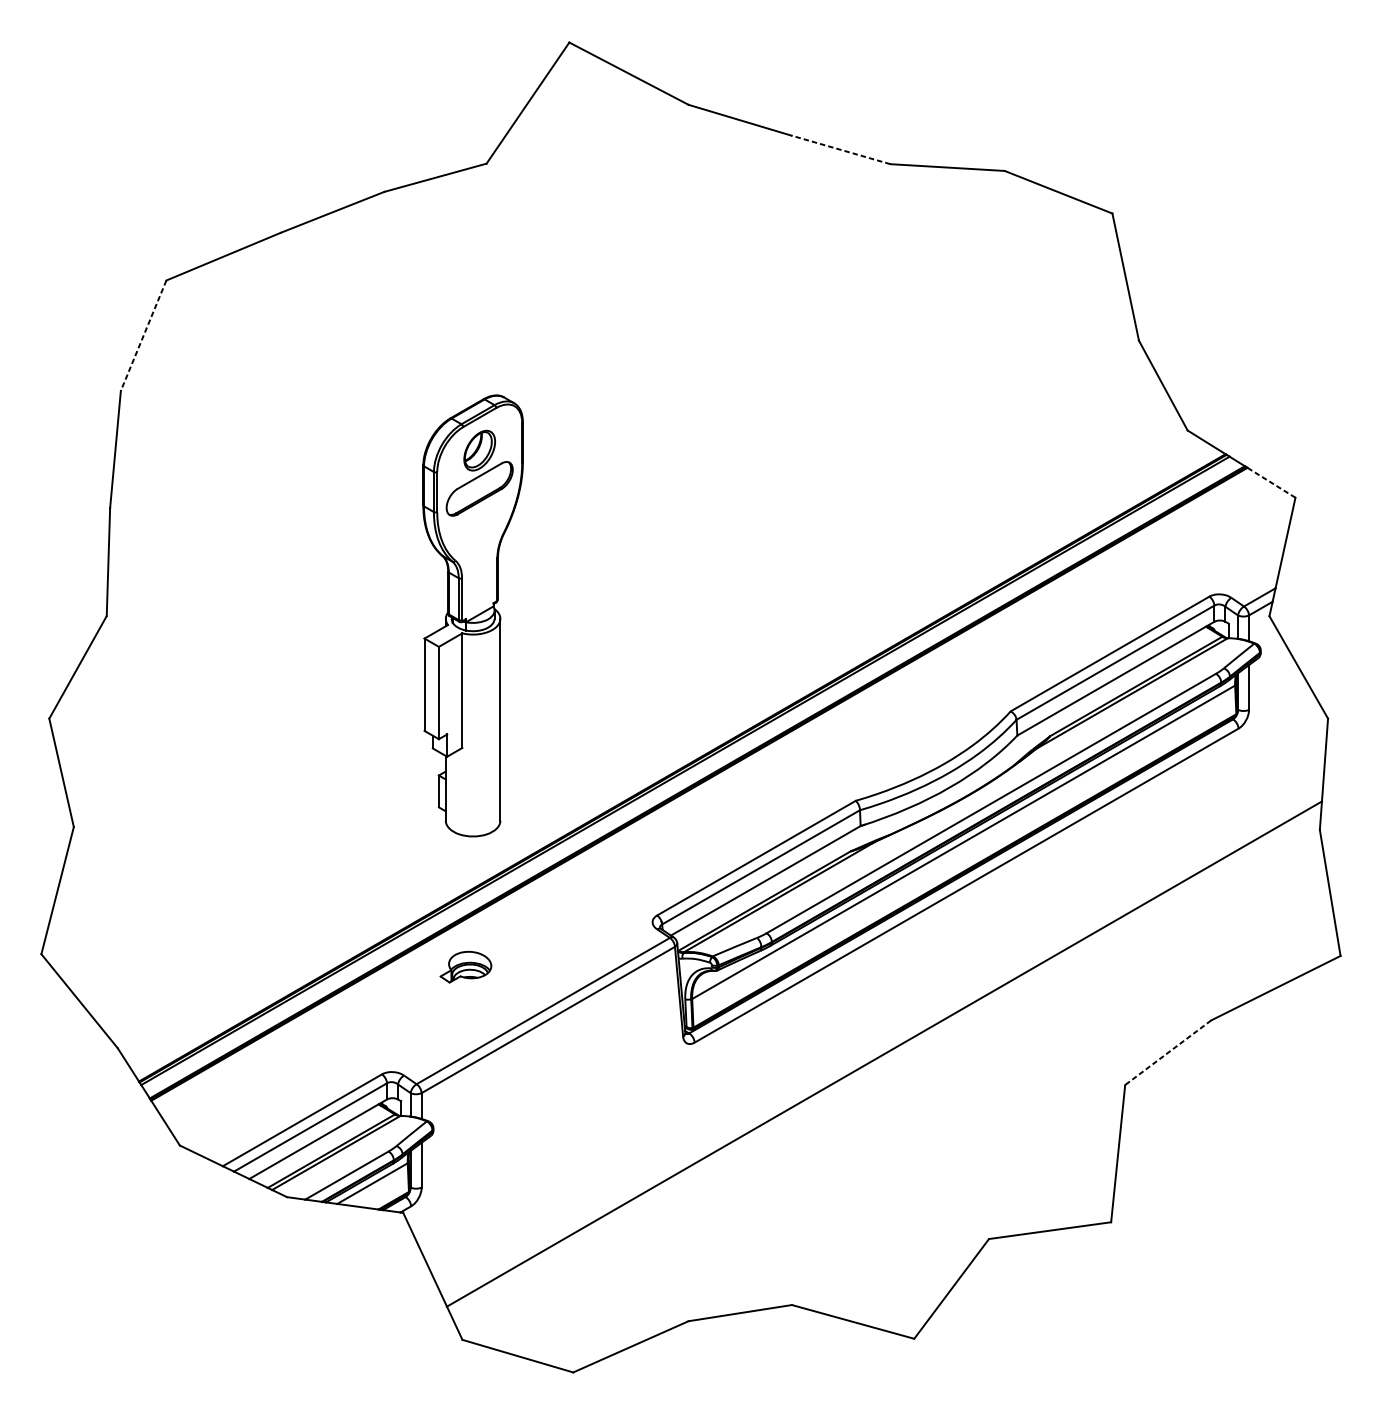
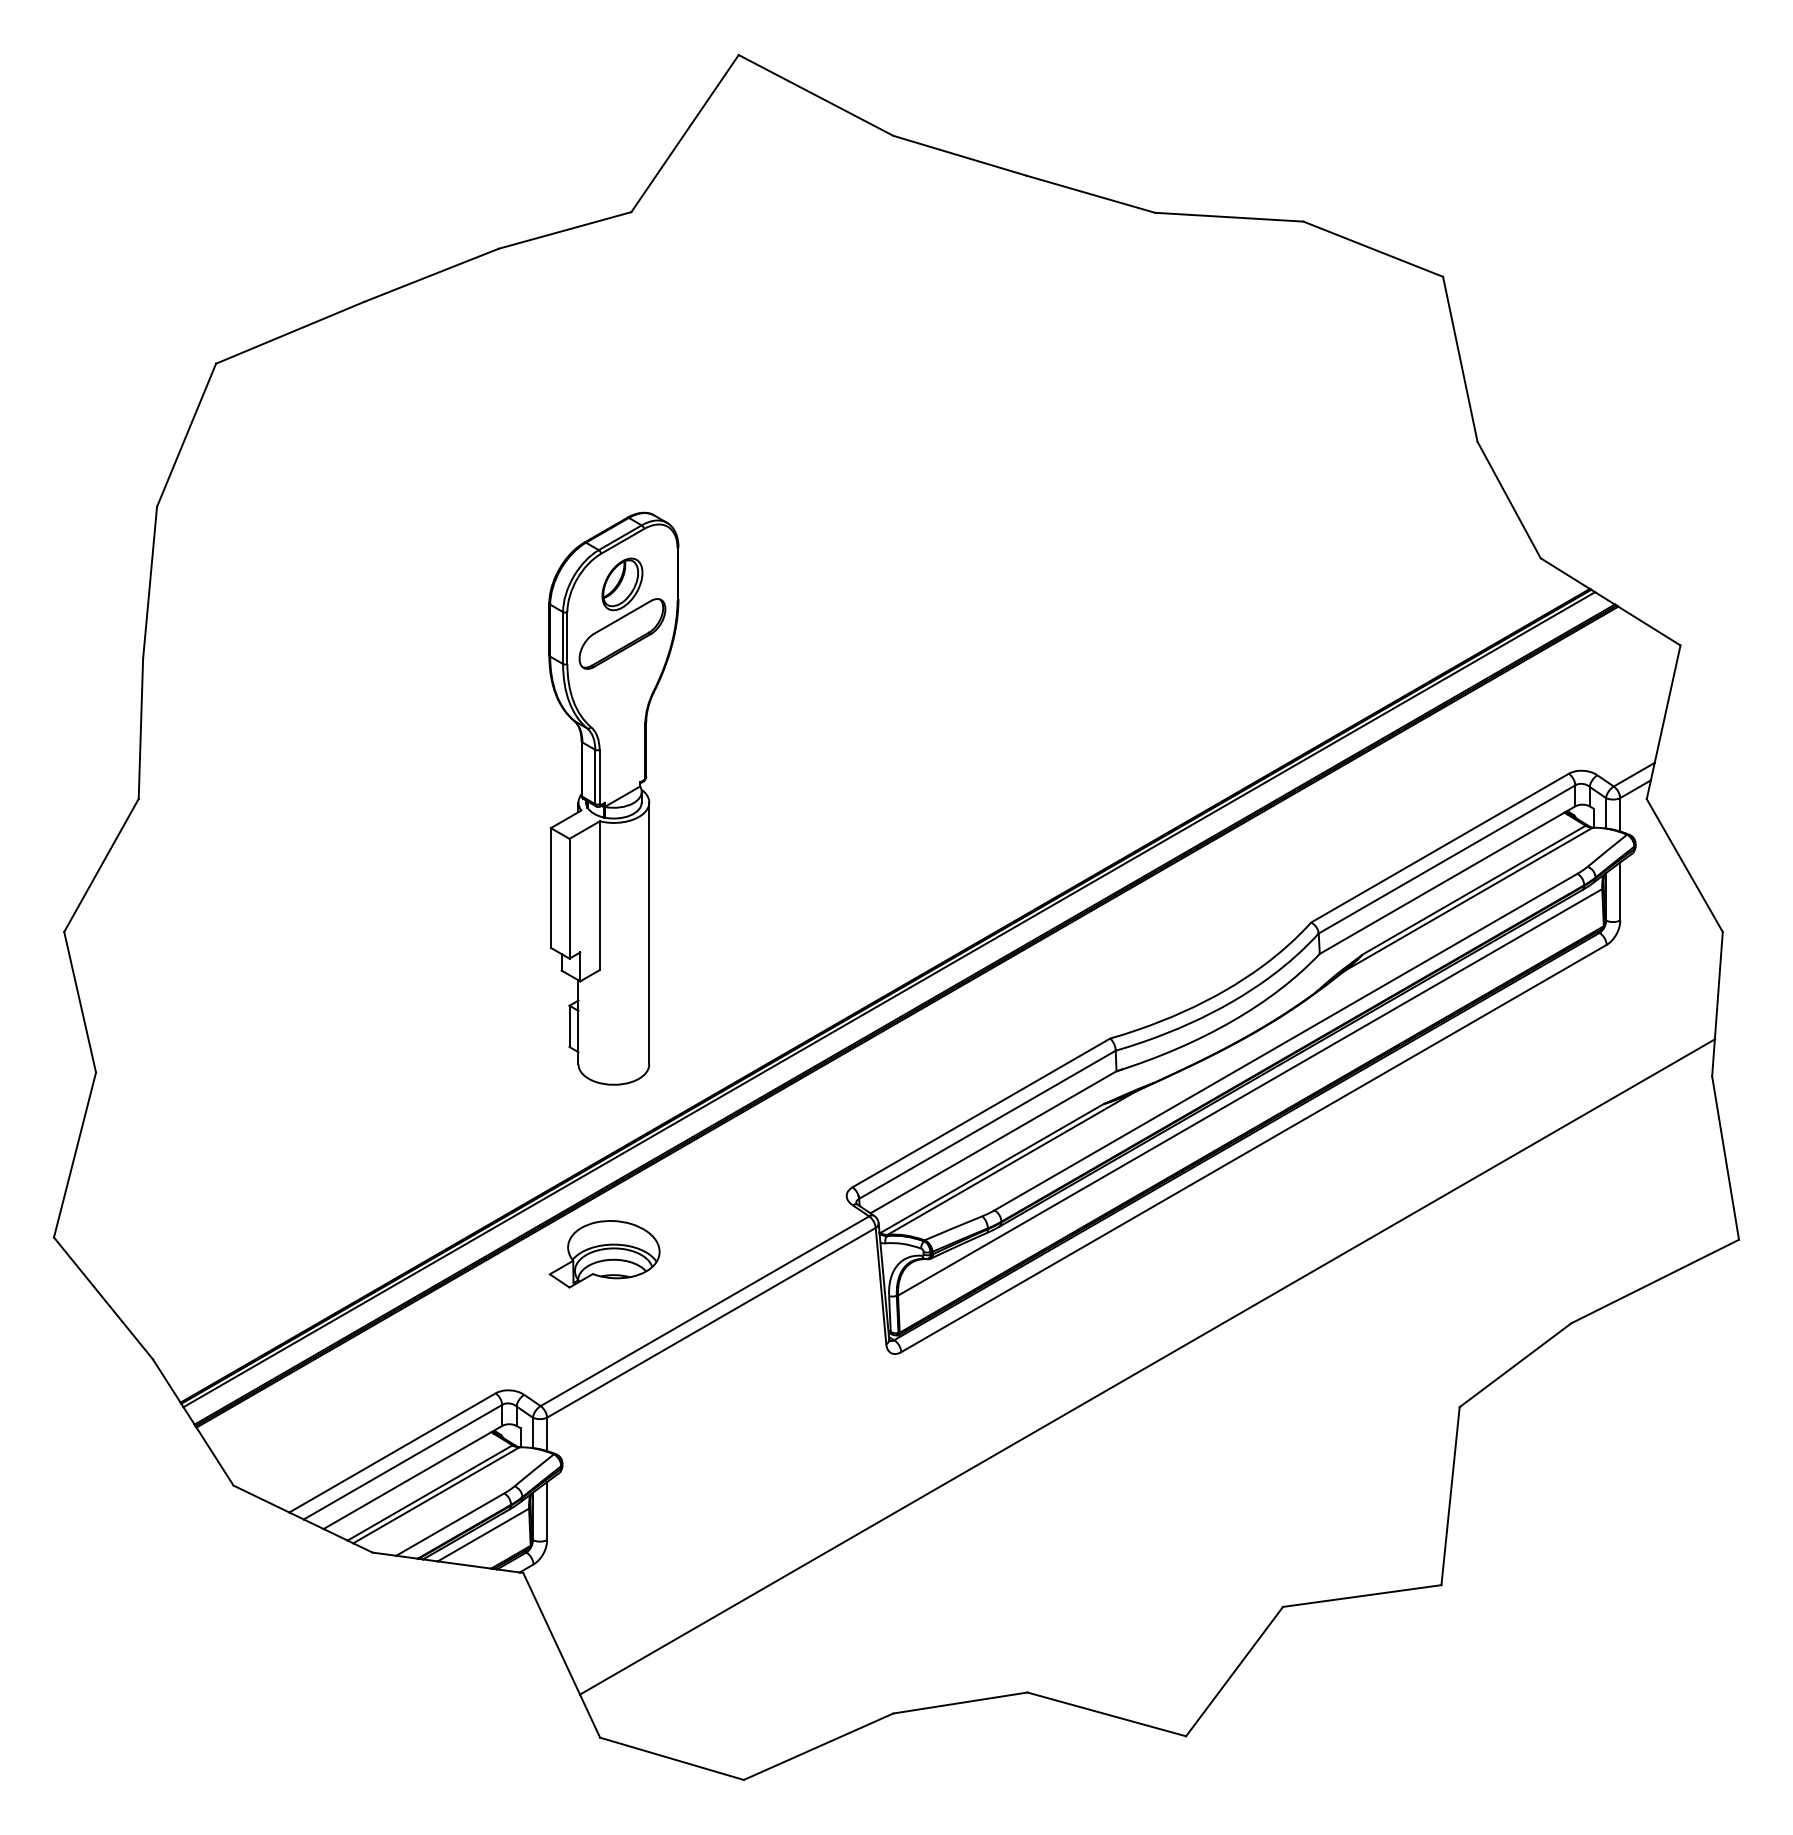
line: (840, 150) -> (1090, 194), dashed -> solid
line: (143, 335) -> (186, 435), dashed -> solid
line: (1271, 483) -> (1649, 626), dashed -> solid
part: (465, 967) -> (604, 1254), size x1.67
line: (1168, 1052) -> (1515, 1365), dashed -> solid

